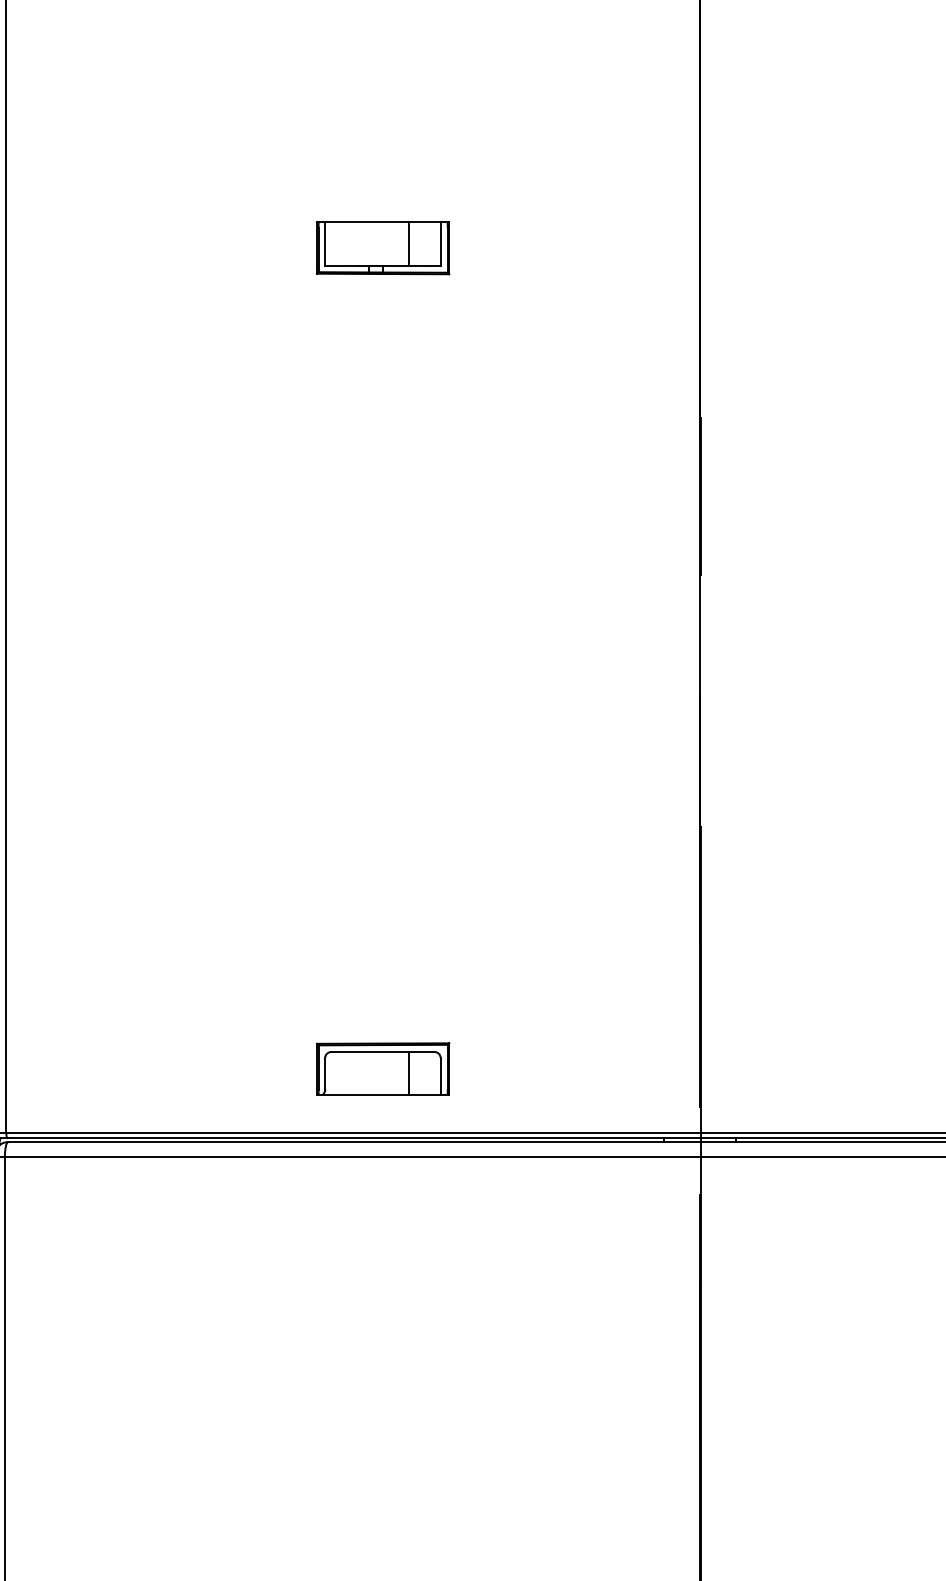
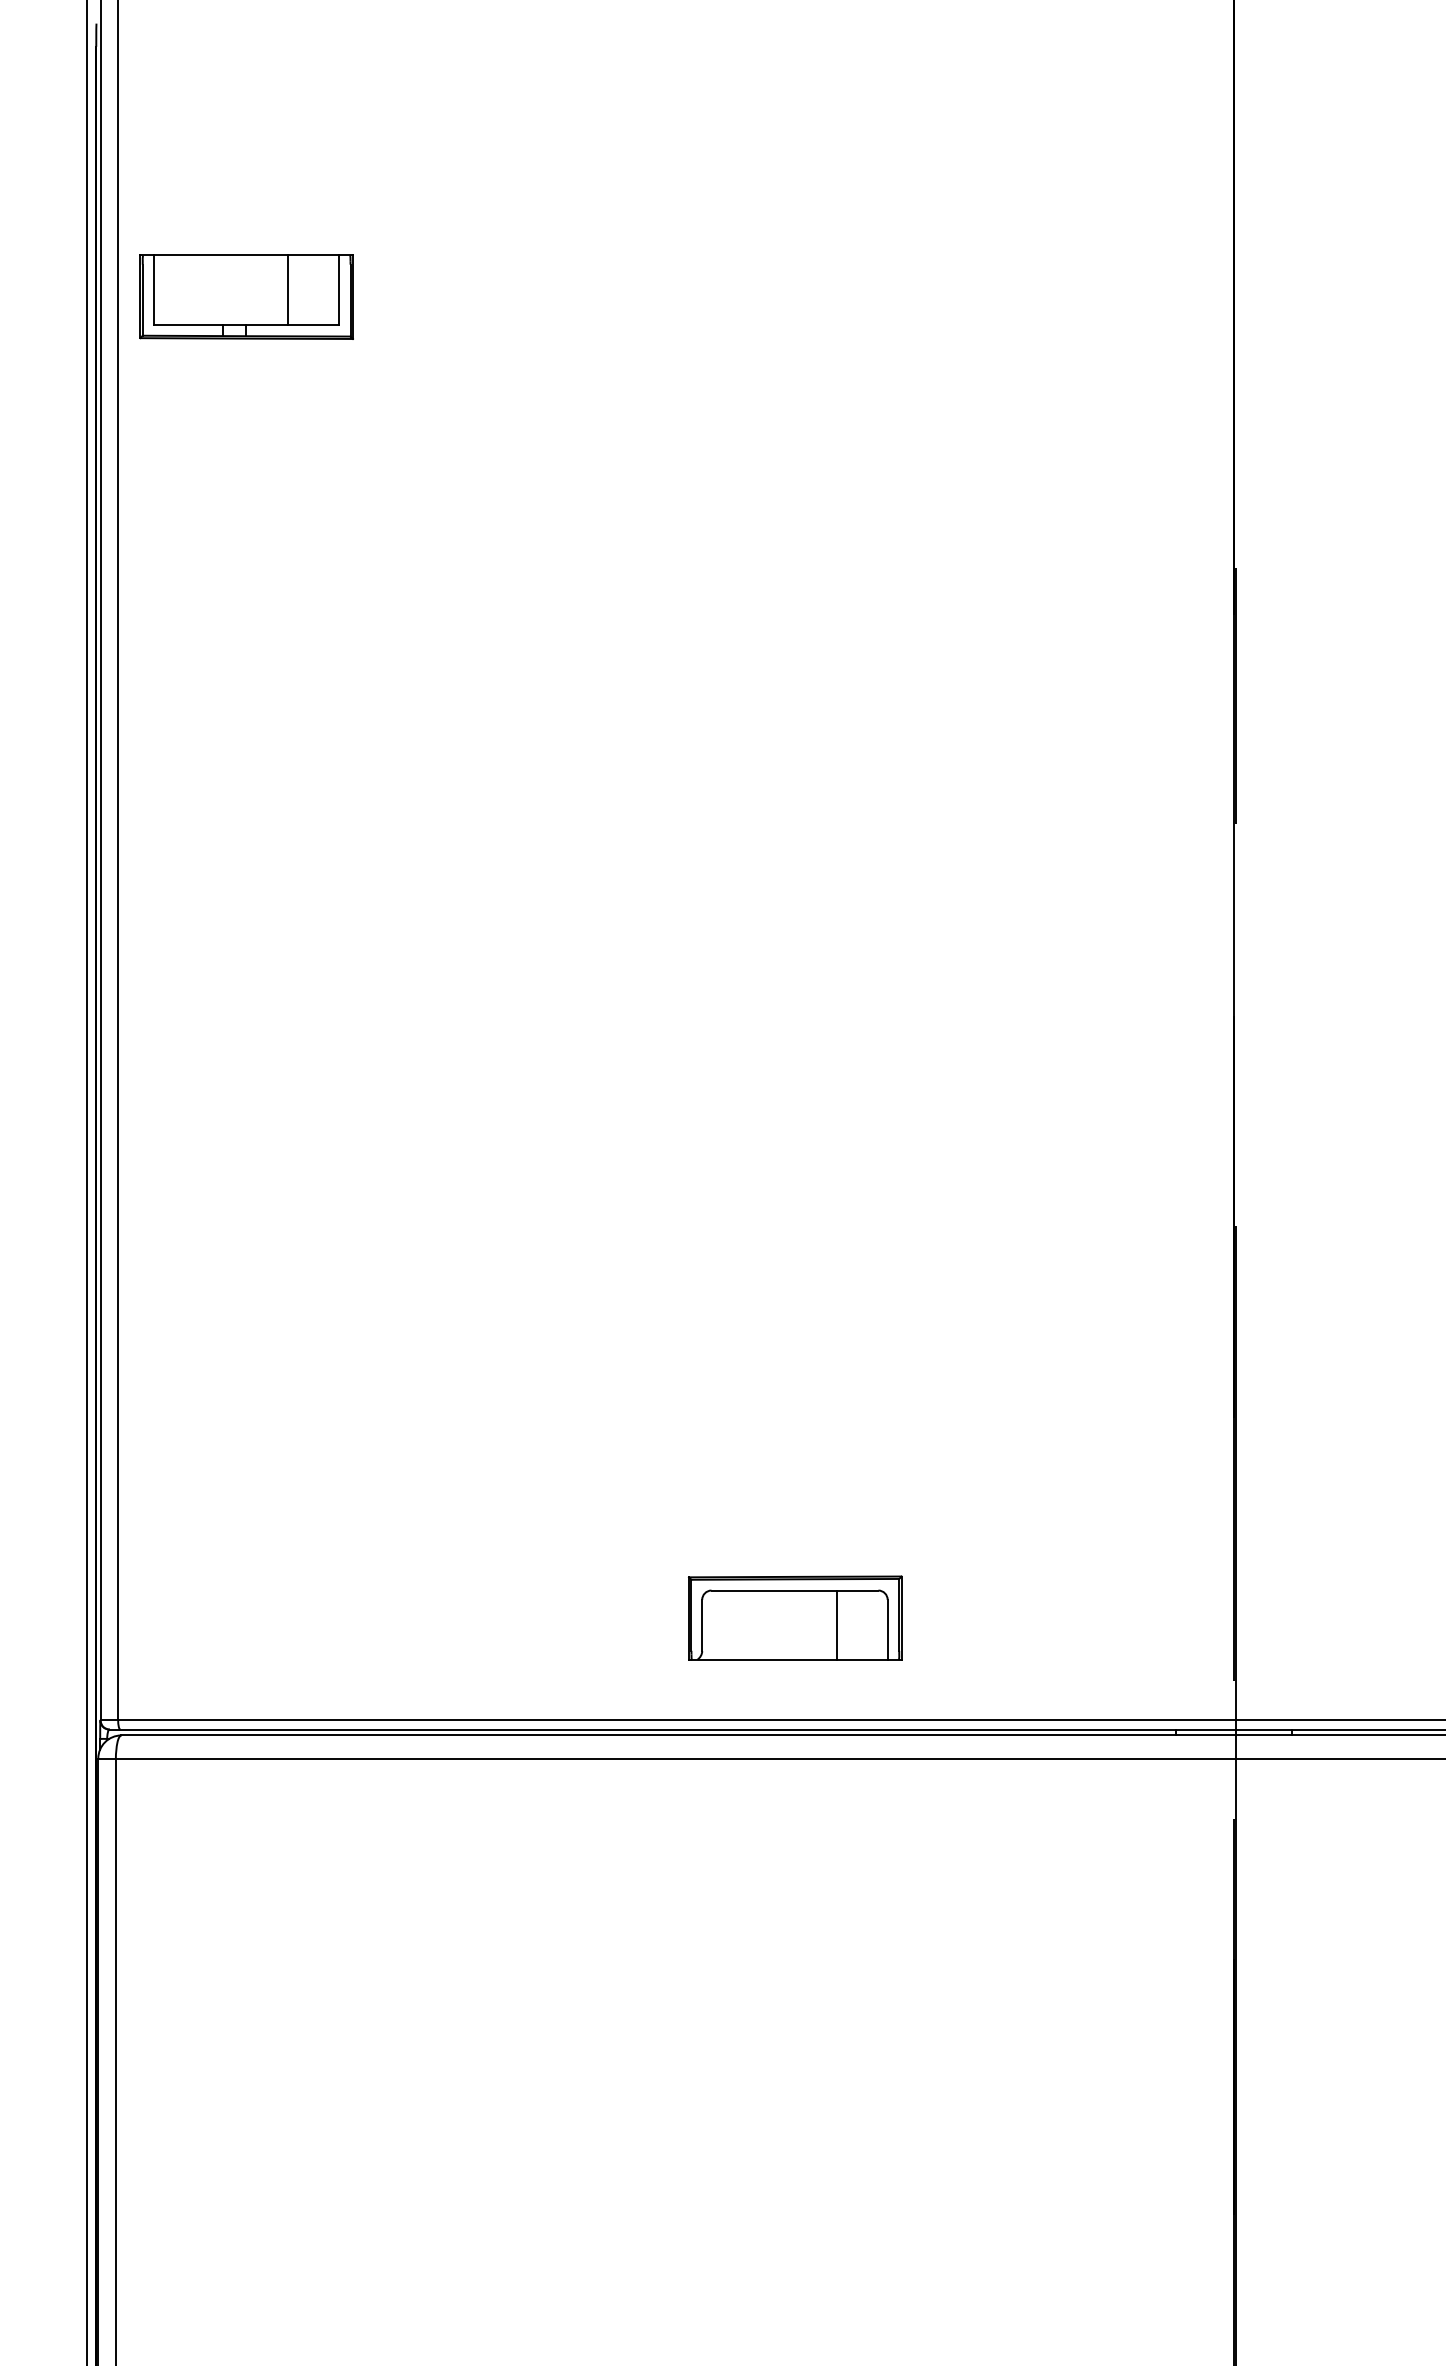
part: (383, 248) -> (247, 297), moved
part: (383, 1068) -> (795, 1617), moved

